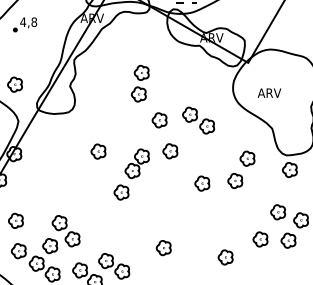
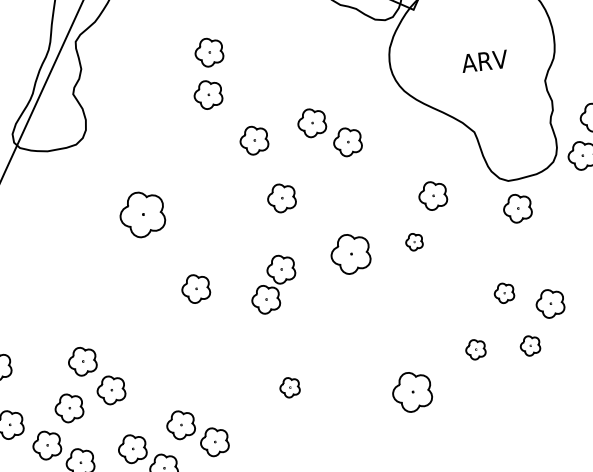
text: (269, 92) -> (484, 60), moved
part: (98, 151) -> (142, 214), size x1.6
part: (136, 163) -> (272, 284), moved
part: (235, 181) -> (414, 242), size x0.6
part: (202, 183) -> (351, 253), size x1.4
part: (278, 212) -> (504, 293), size x0.7
part: (260, 239) -> (475, 349), size x0.7
part: (288, 240) -> (530, 345), size x0.7
part: (163, 248) -> (289, 388), size x0.7
part: (225, 257) -> (411, 392), size x1.4

